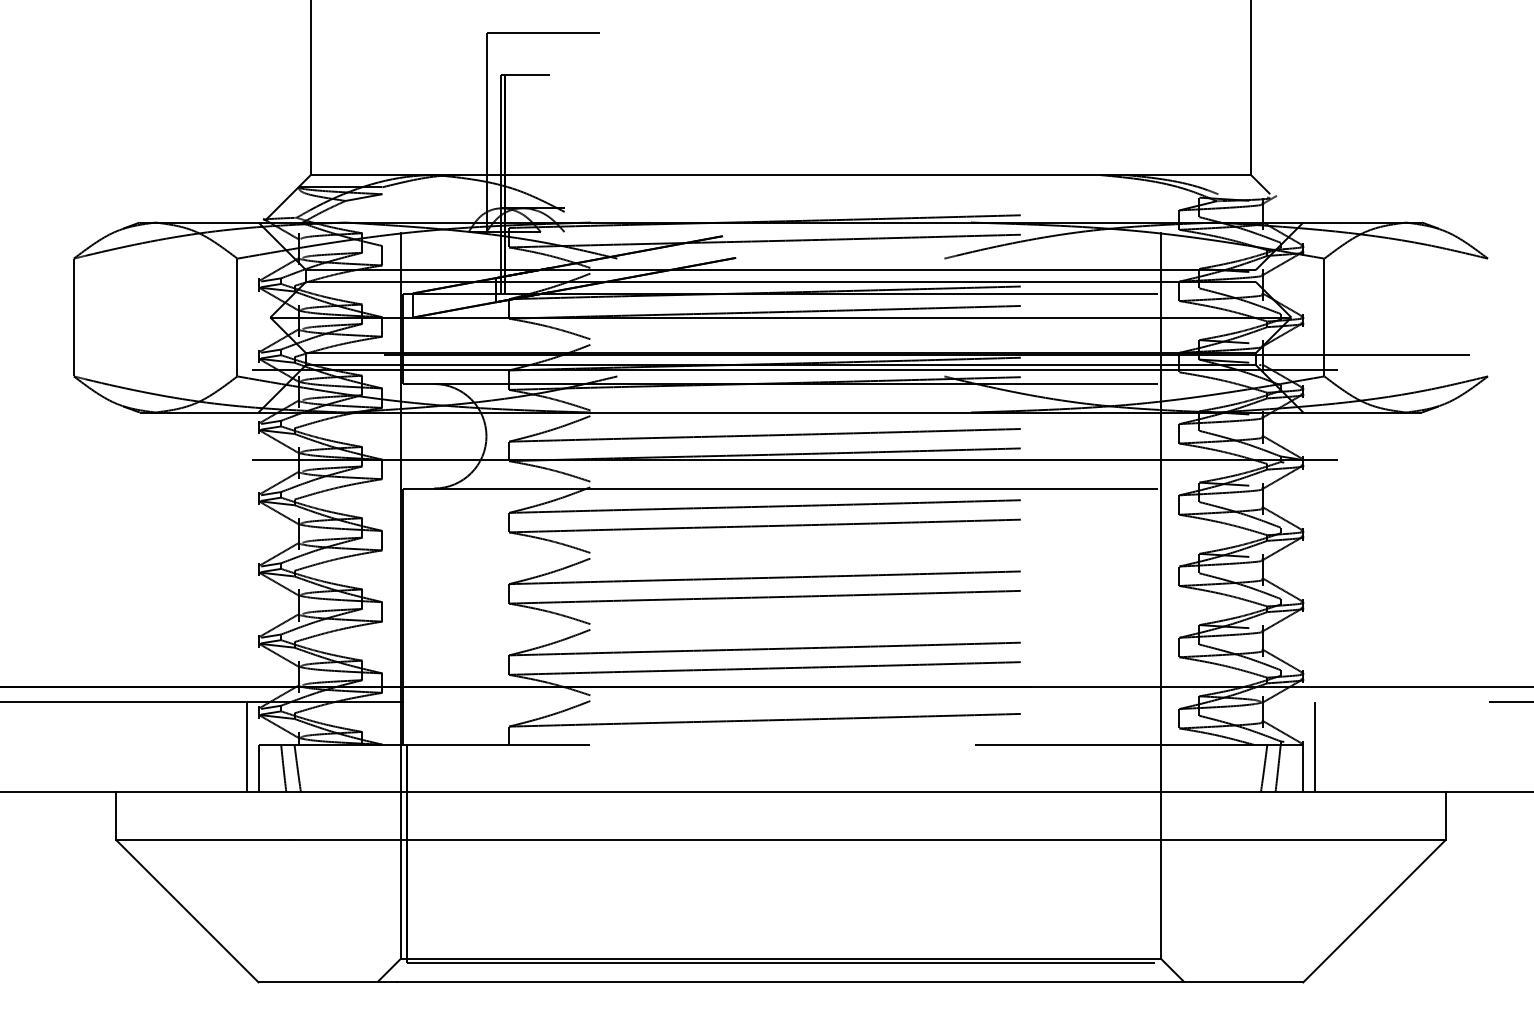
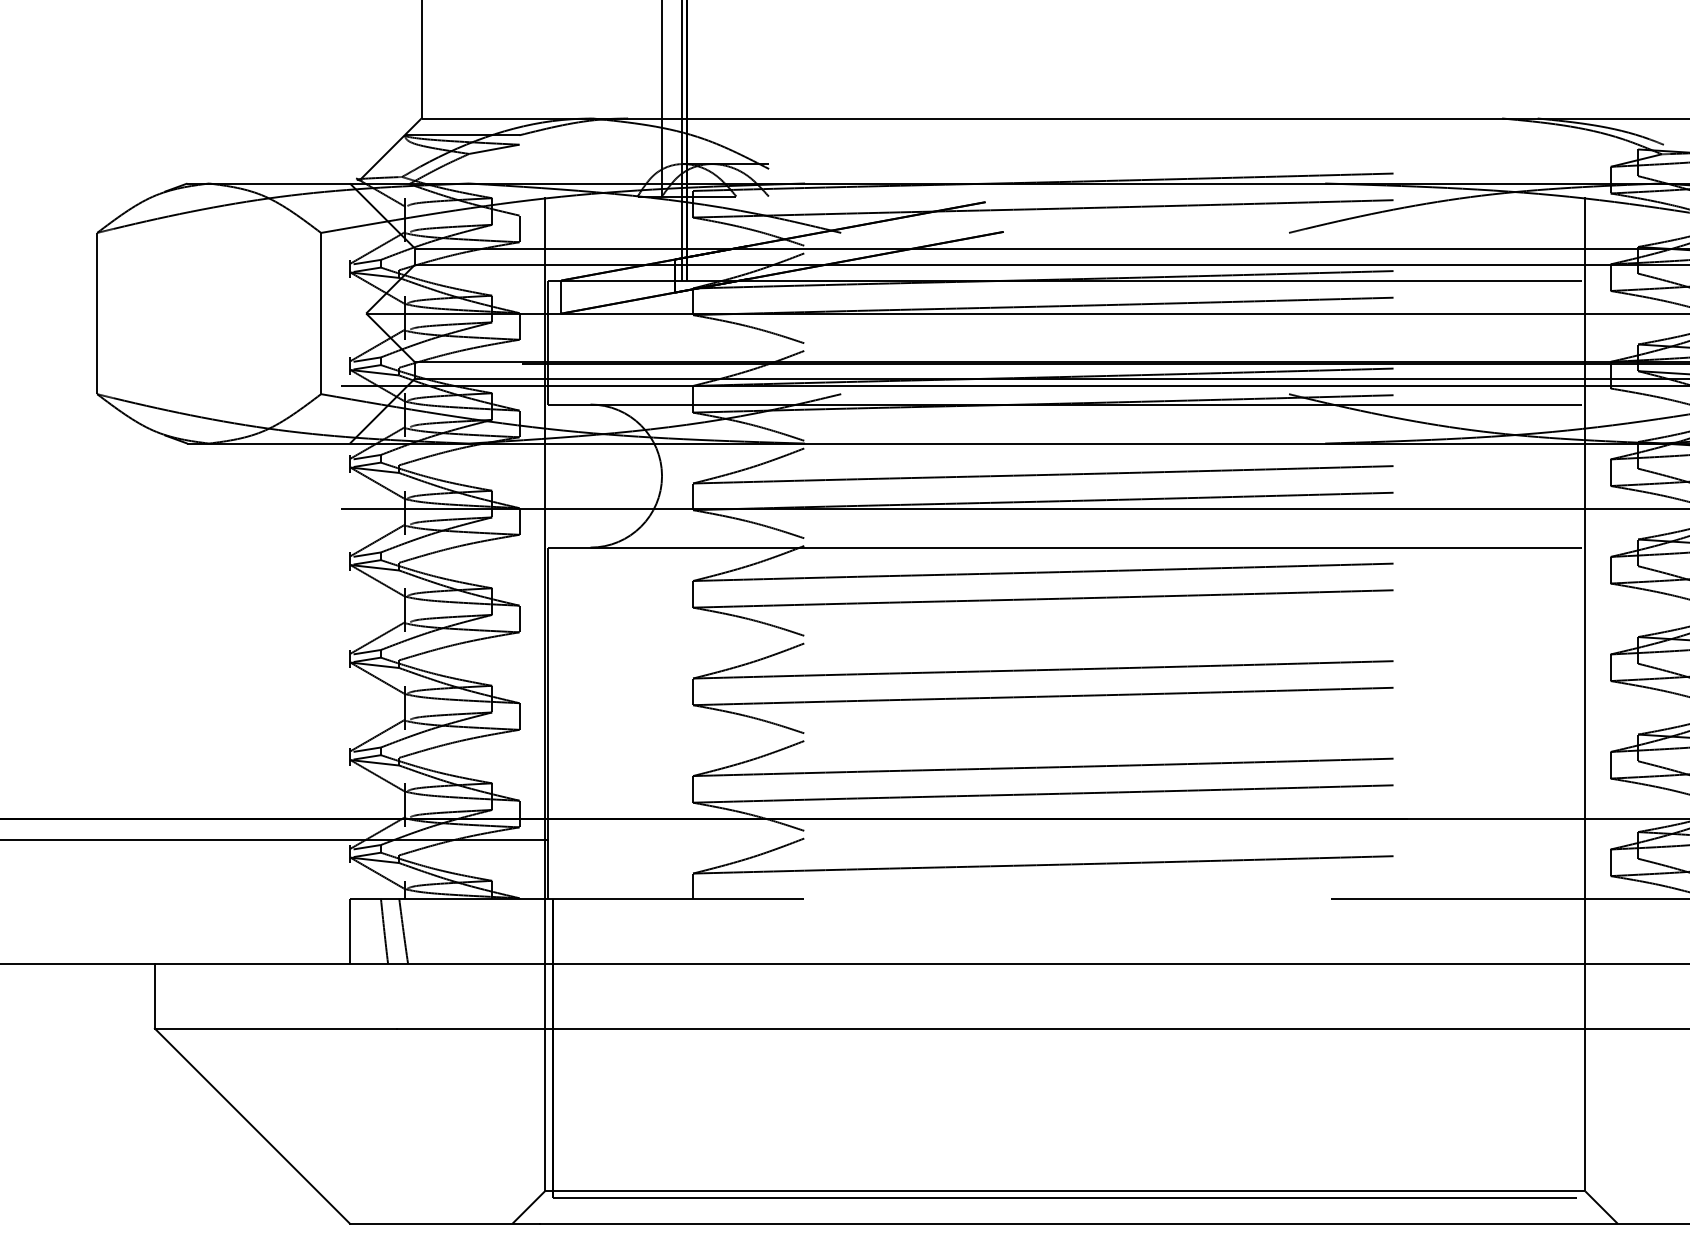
line: (247, 747) -> (334, 902), removed

